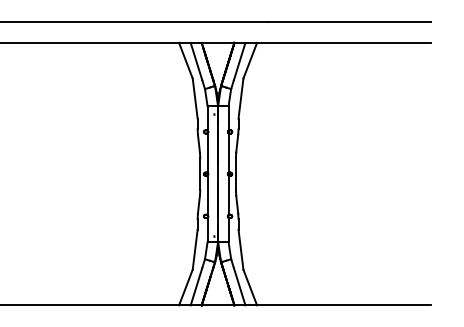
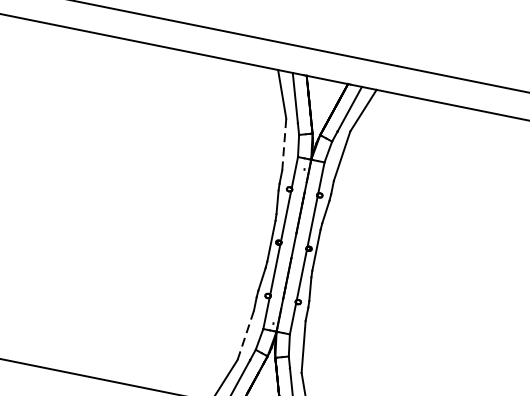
line: (195, 98) -> (284, 144), solid -> dashed
line: (195, 249) -> (246, 335), solid -> dashed

